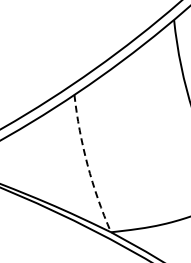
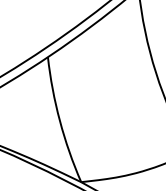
arc: (87, 164) -> (59, 120), dashed -> solid

